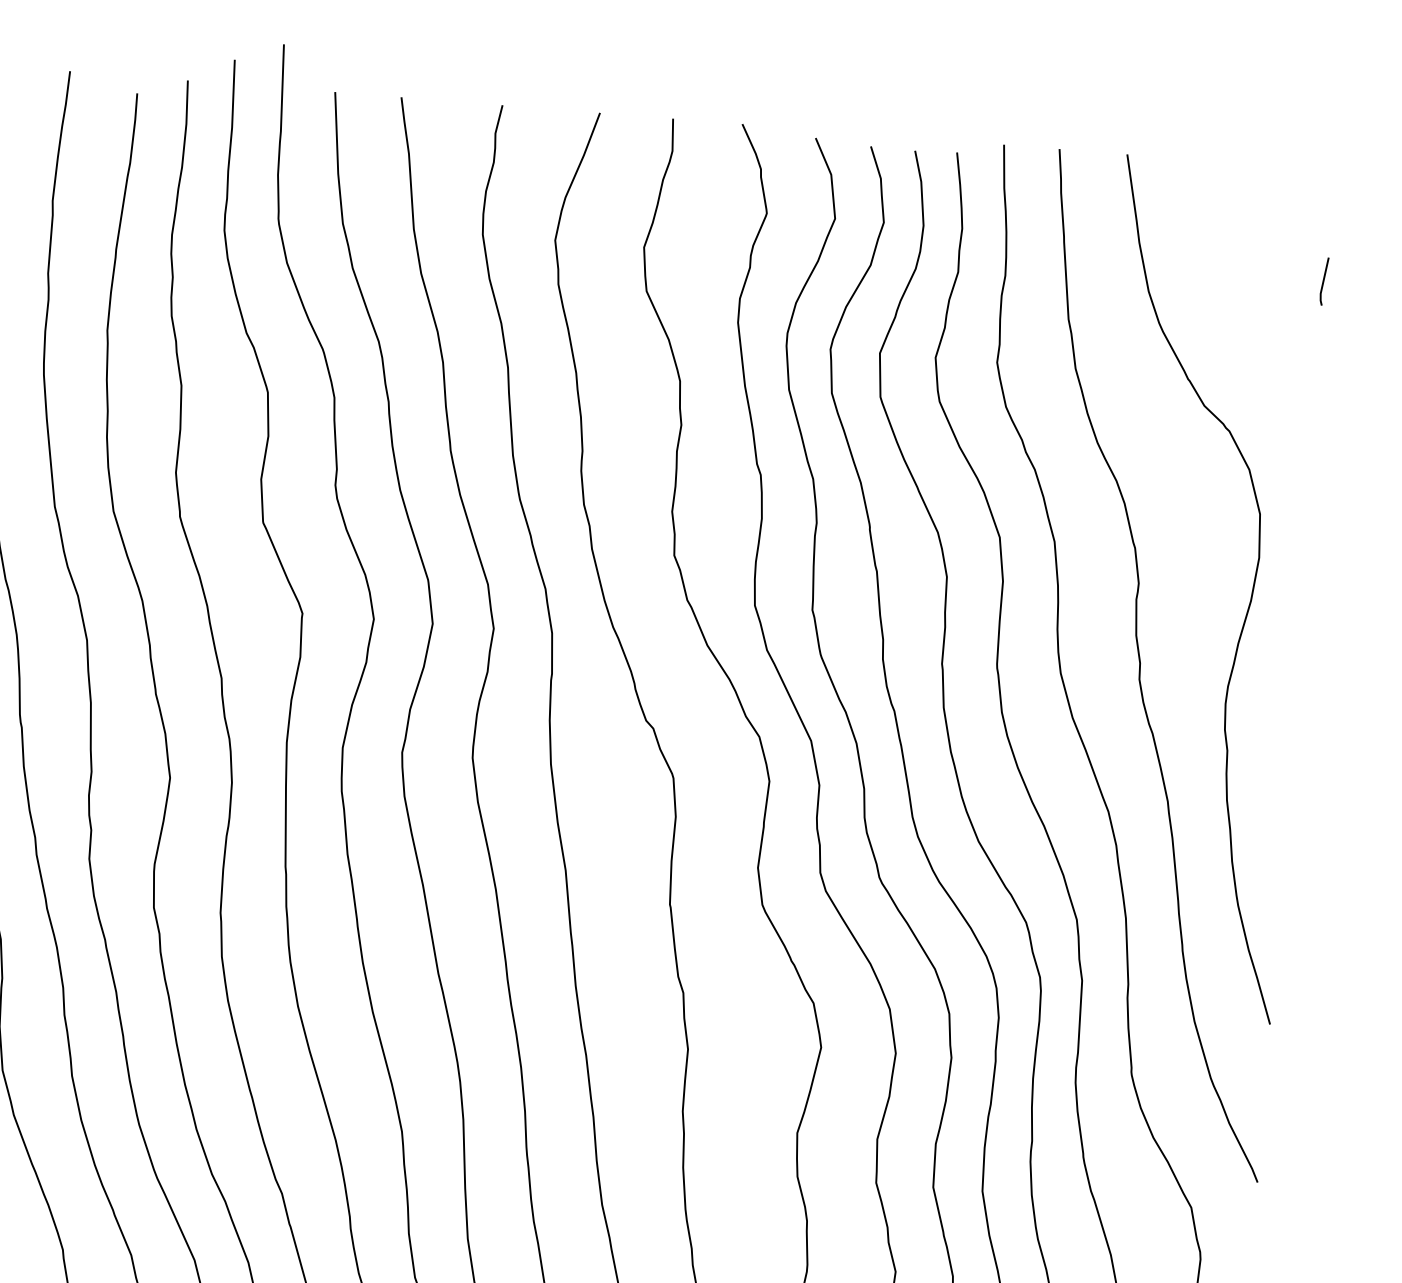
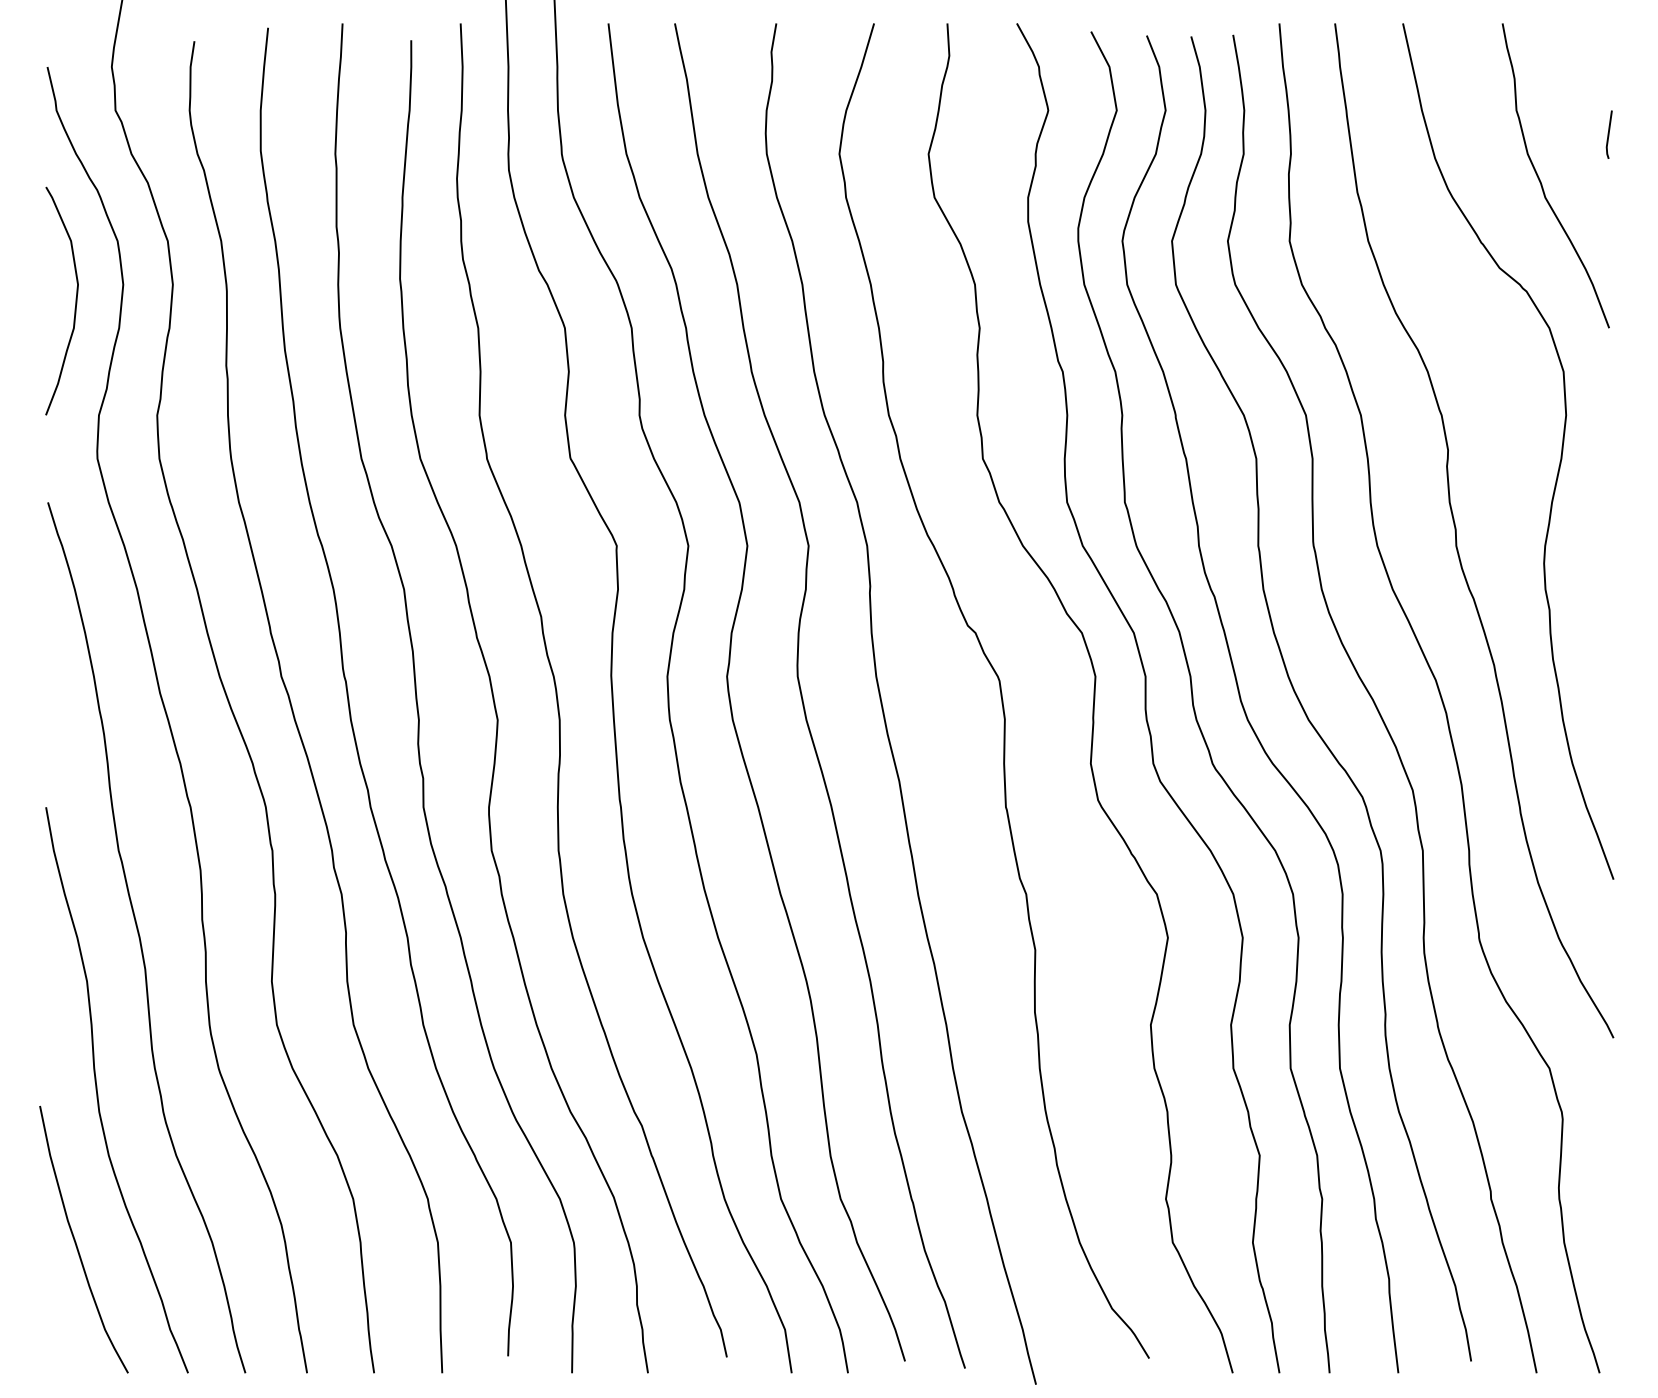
curve: (1252, 322) -> (1541, 181), added

